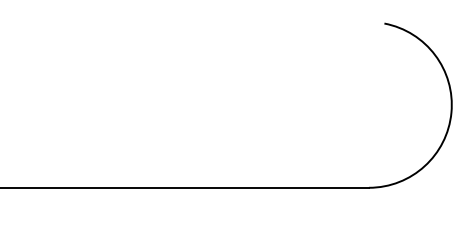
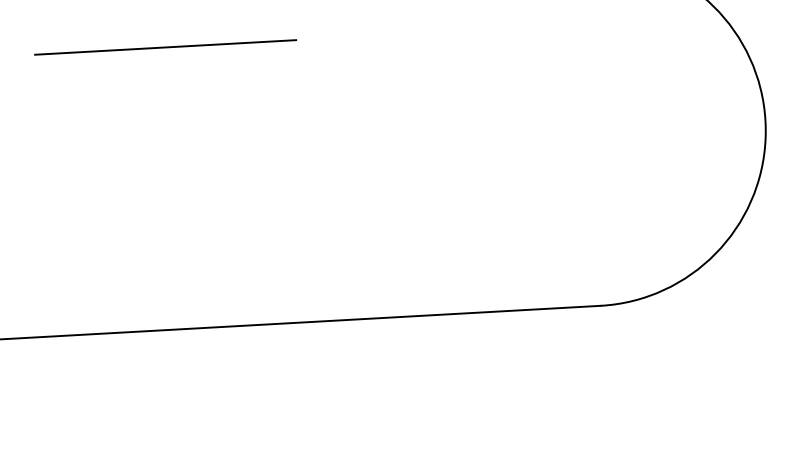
line: (169, 53) -> (163, 46), added

